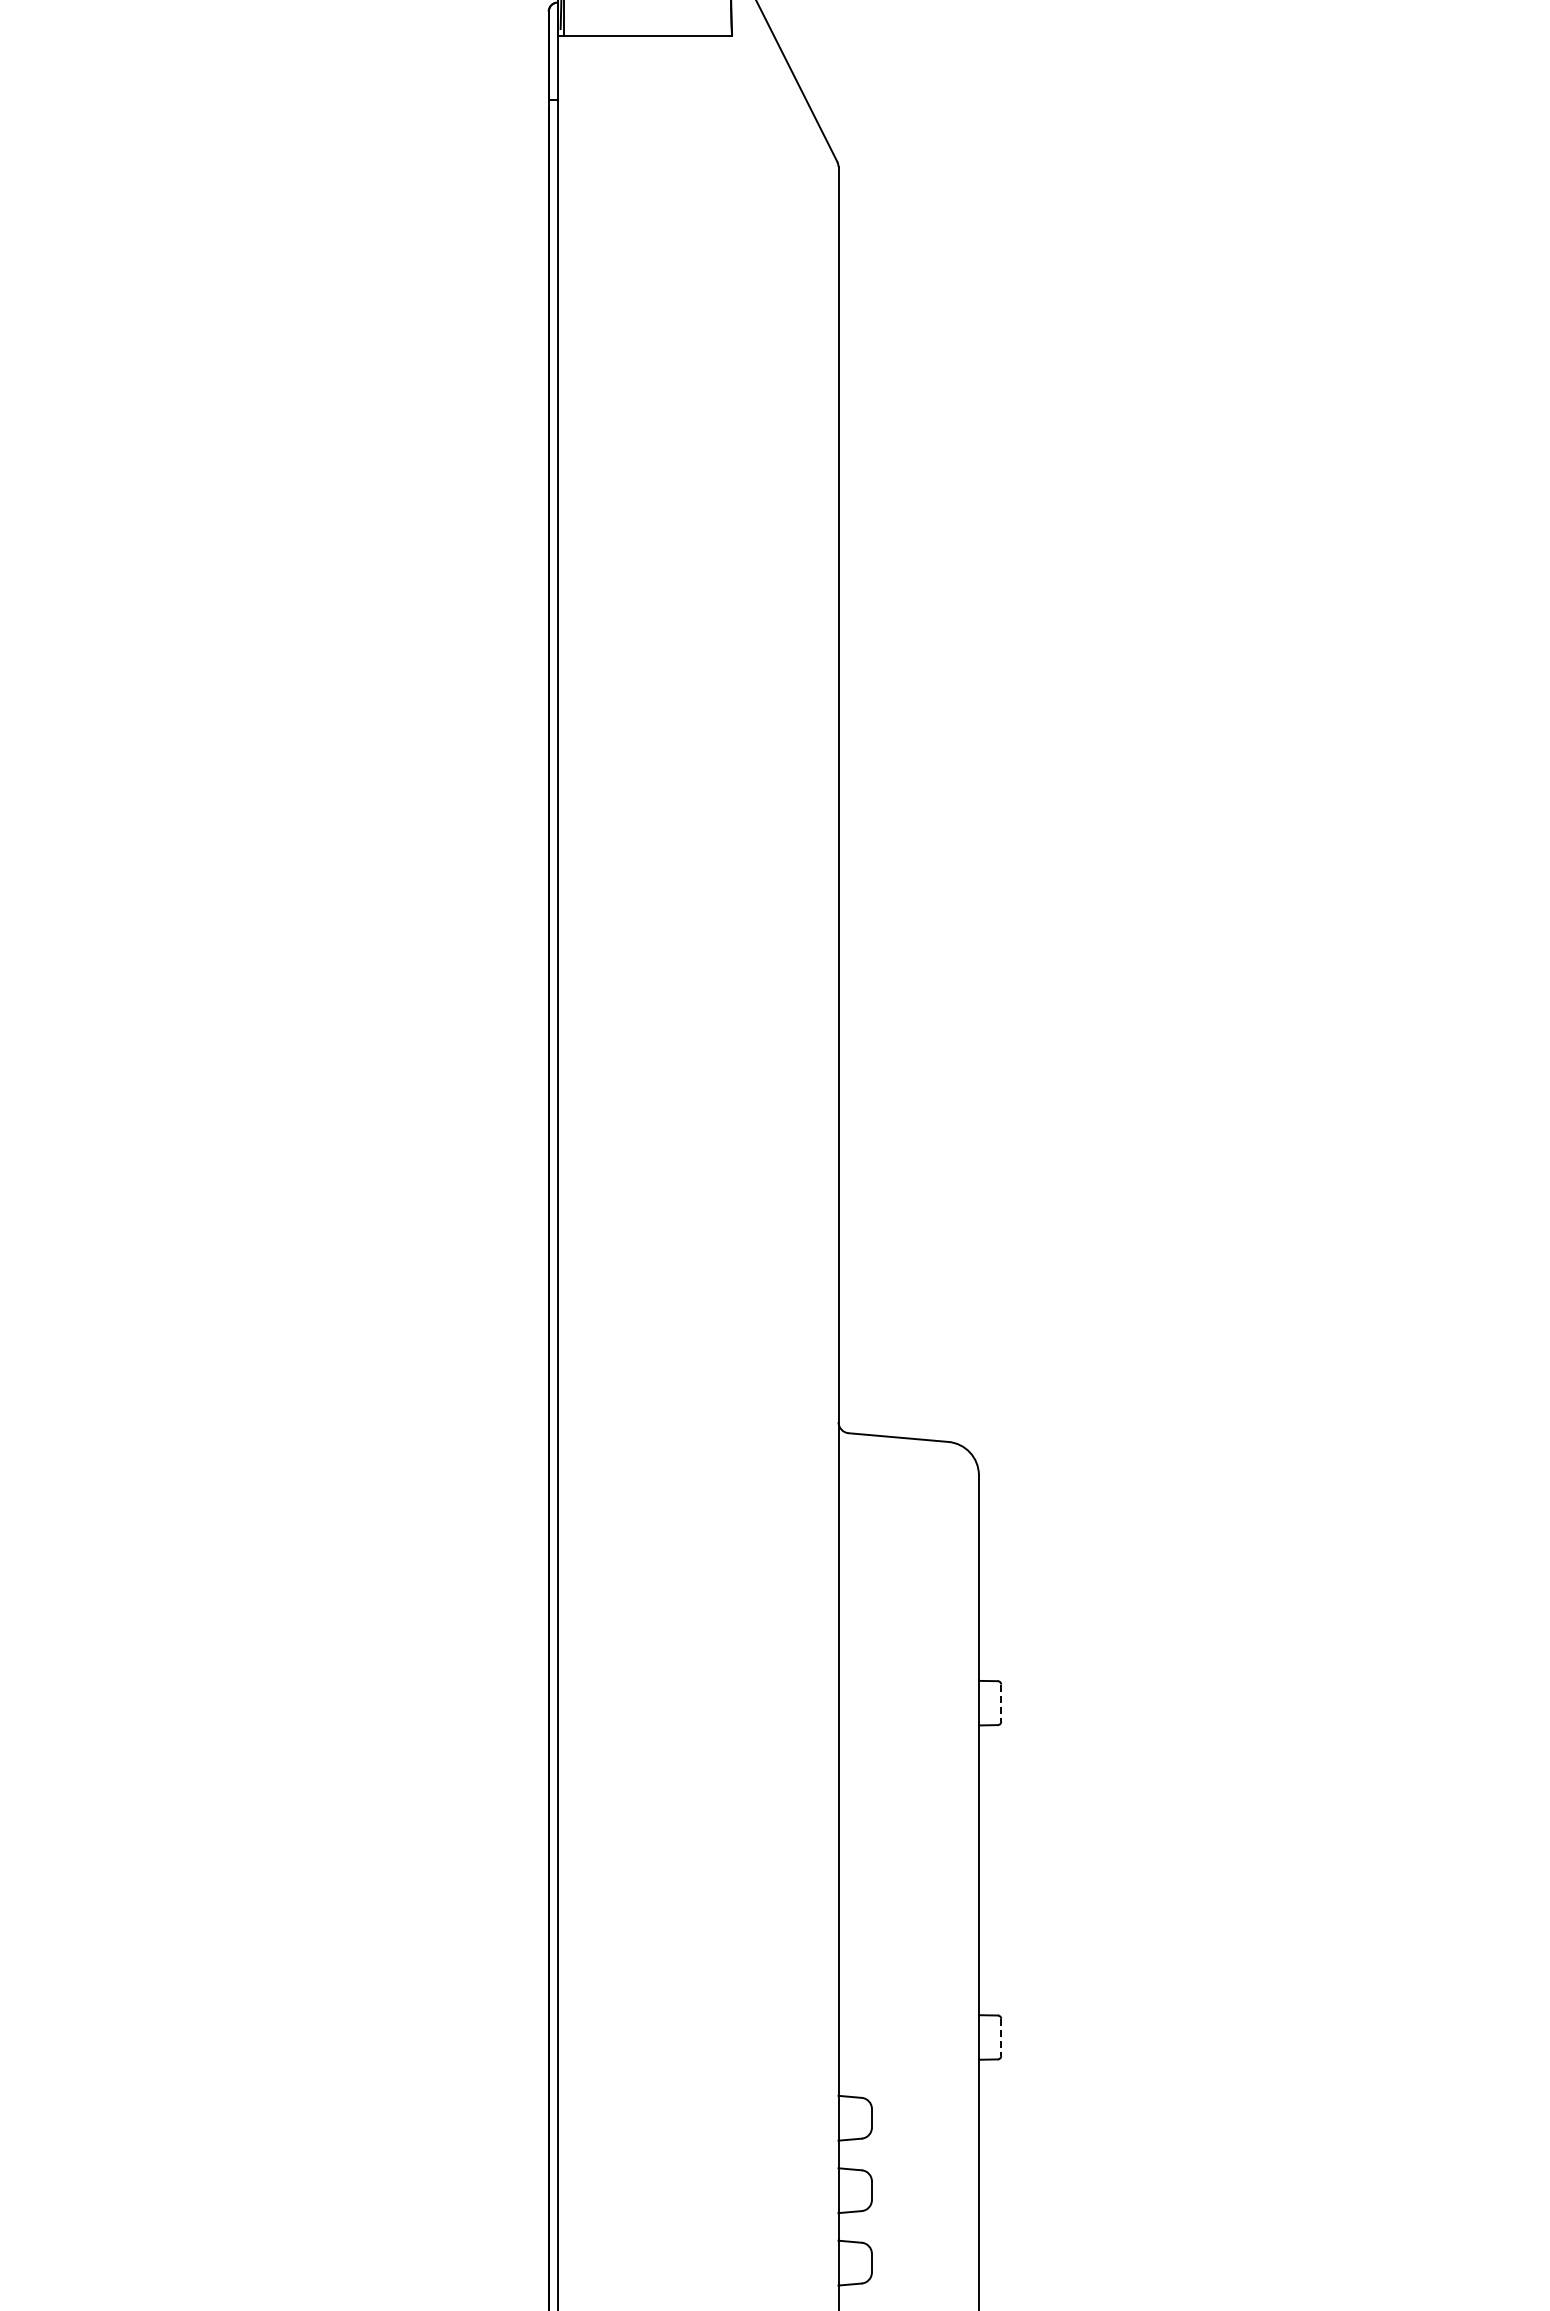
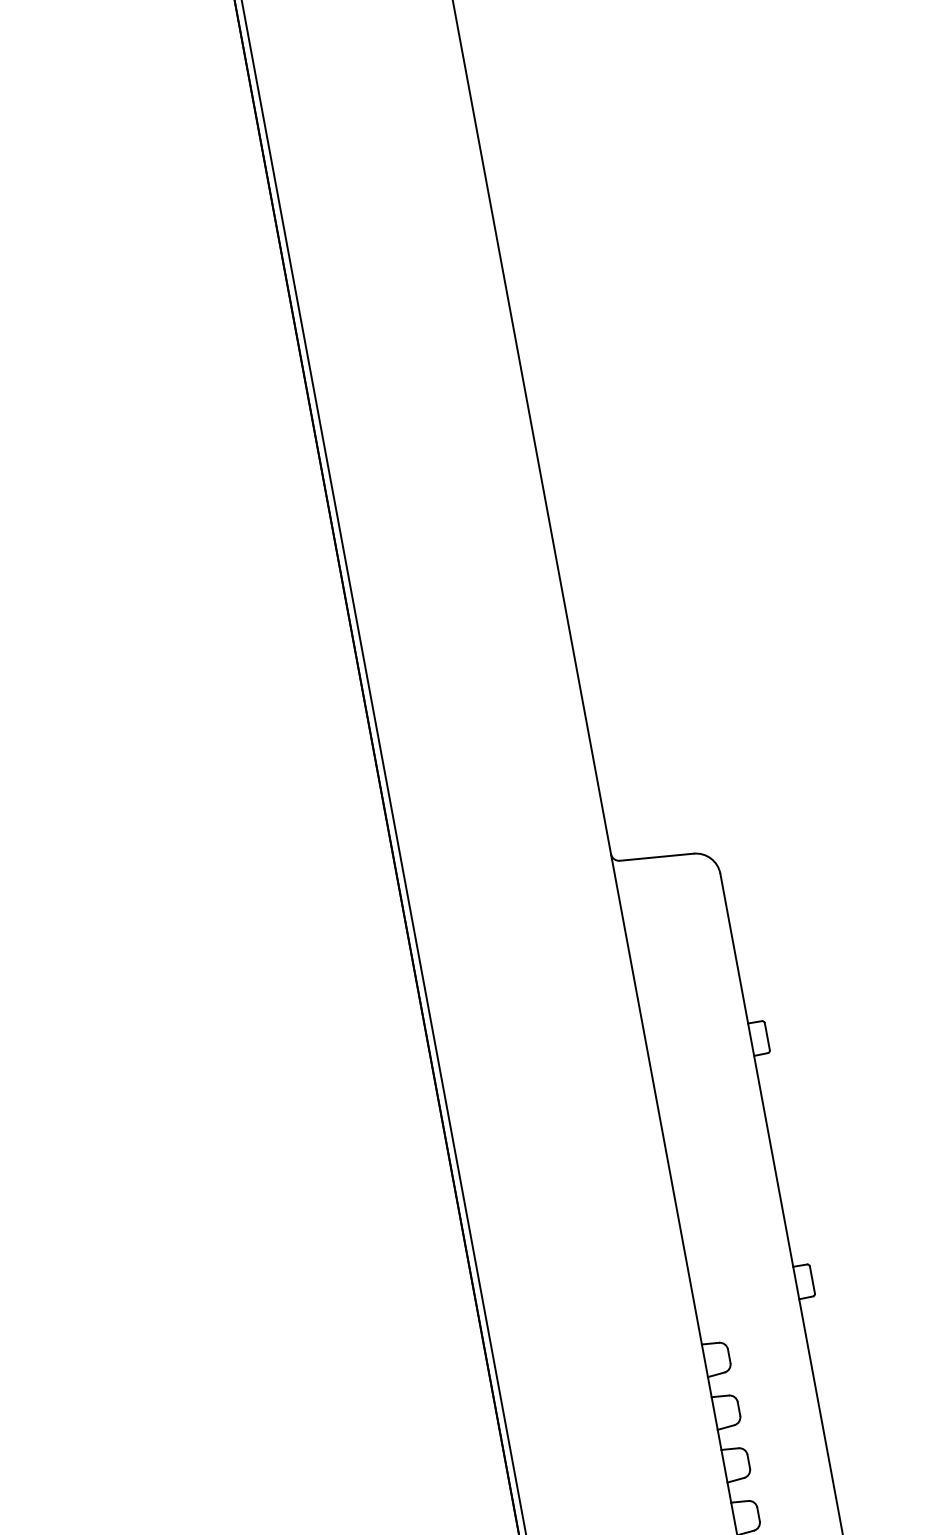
line: (1001, 1703) -> (767, 1036), dashed -> solid
line: (1001, 2037) -> (812, 1280), dashed -> solid

